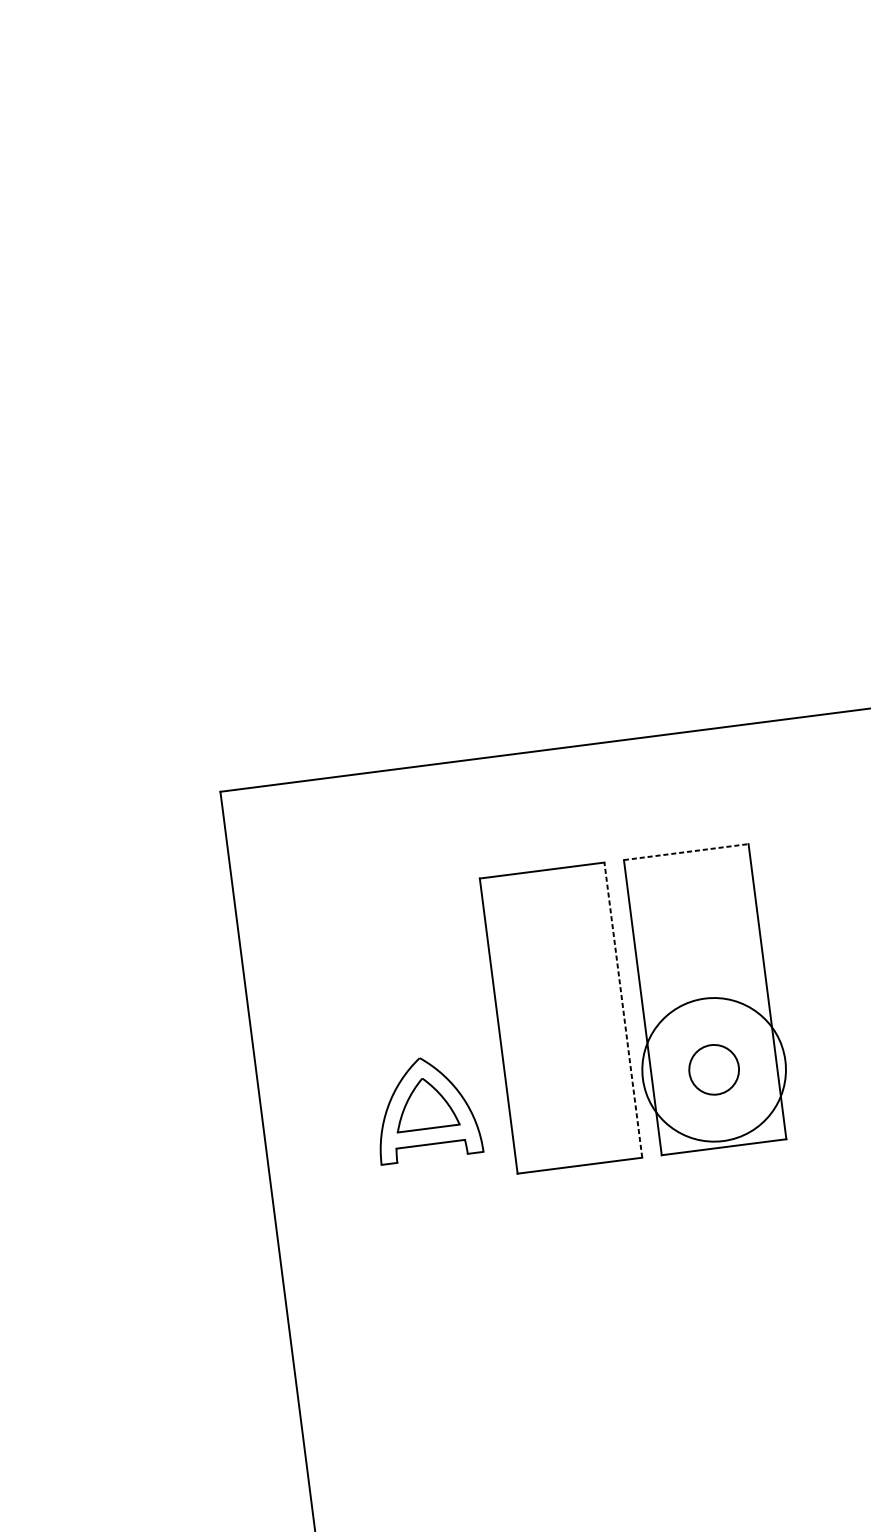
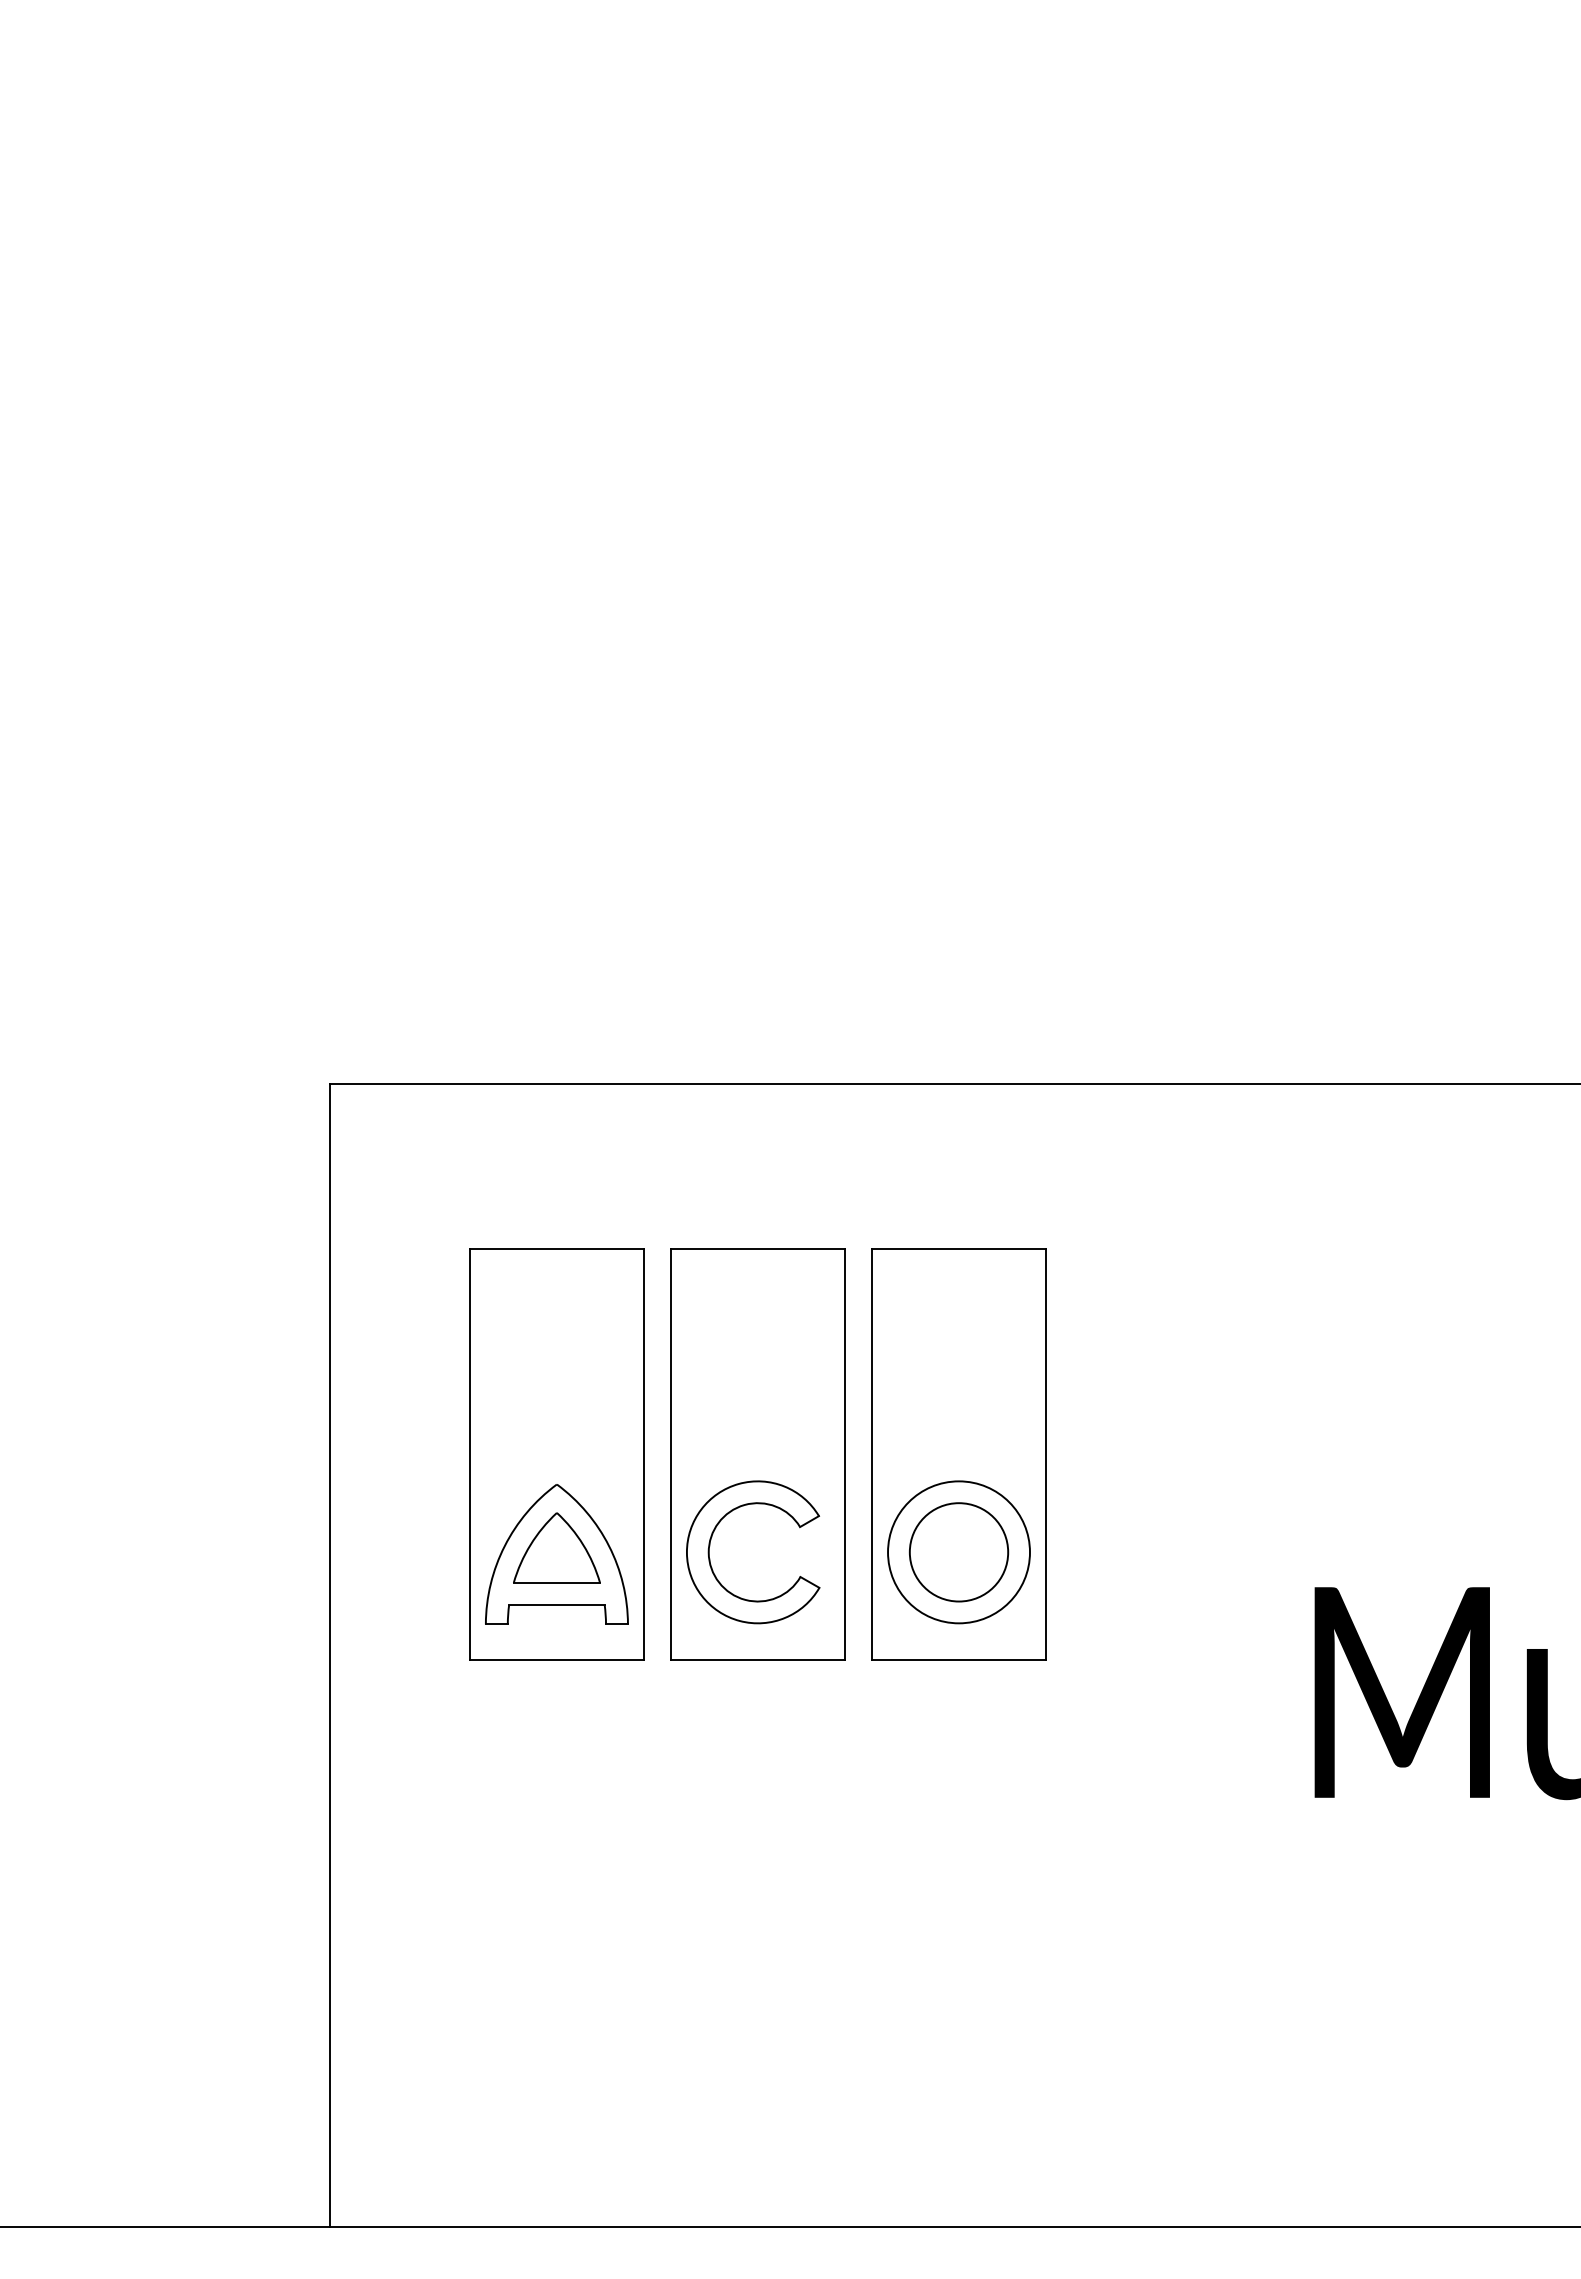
line: (686, 852) -> (959, 1248), dashed -> solid
line: (623, 1010) -> (844, 1454), dashed -> solid
part: (416, 1036) -> (556, 1454), added
circle: (713, 1069) -> (958, 1552), size x0.71
circle: (713, 1069) -> (958, 1552), size x1.43
part: (535, 1088) -> (710, 1546), added

